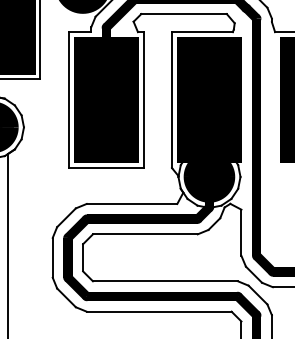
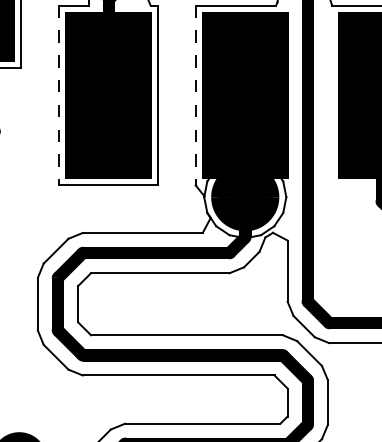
line: (68, 100) -> (58, 96), solid -> dashed
line: (171, 100) -> (195, 96), solid -> dashed

